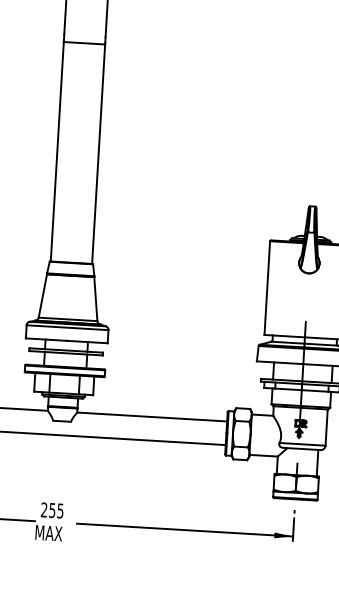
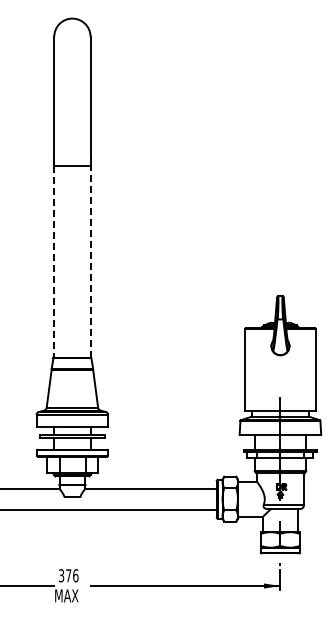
line: (57, 152) -> (54, 262), solid -> dashed
line: (98, 153) -> (90, 261), solid -> dashed
text: (52, 510) -> (68, 575), 255 -> 376

